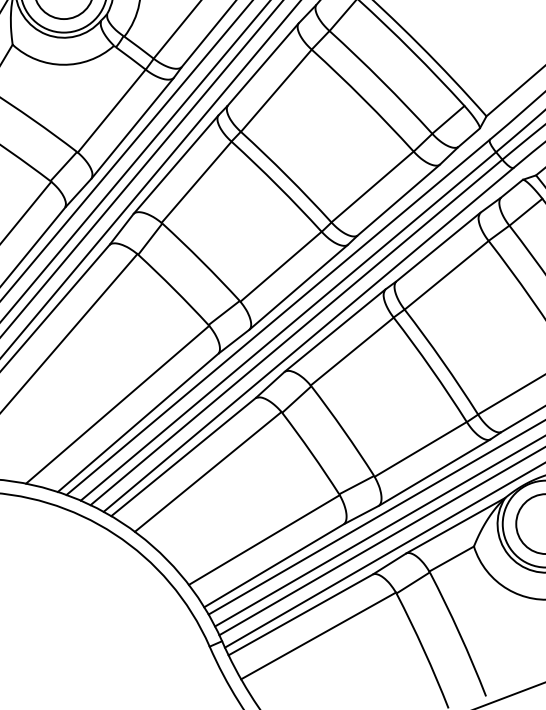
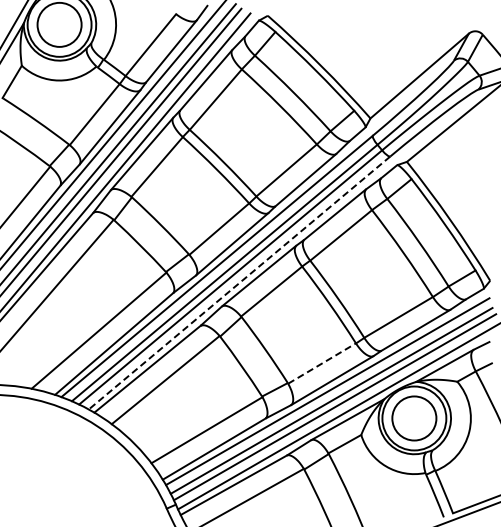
line: (308, 340) -> (239, 283), solid -> dashed
line: (421, 449) -> (322, 363), solid -> dashed

